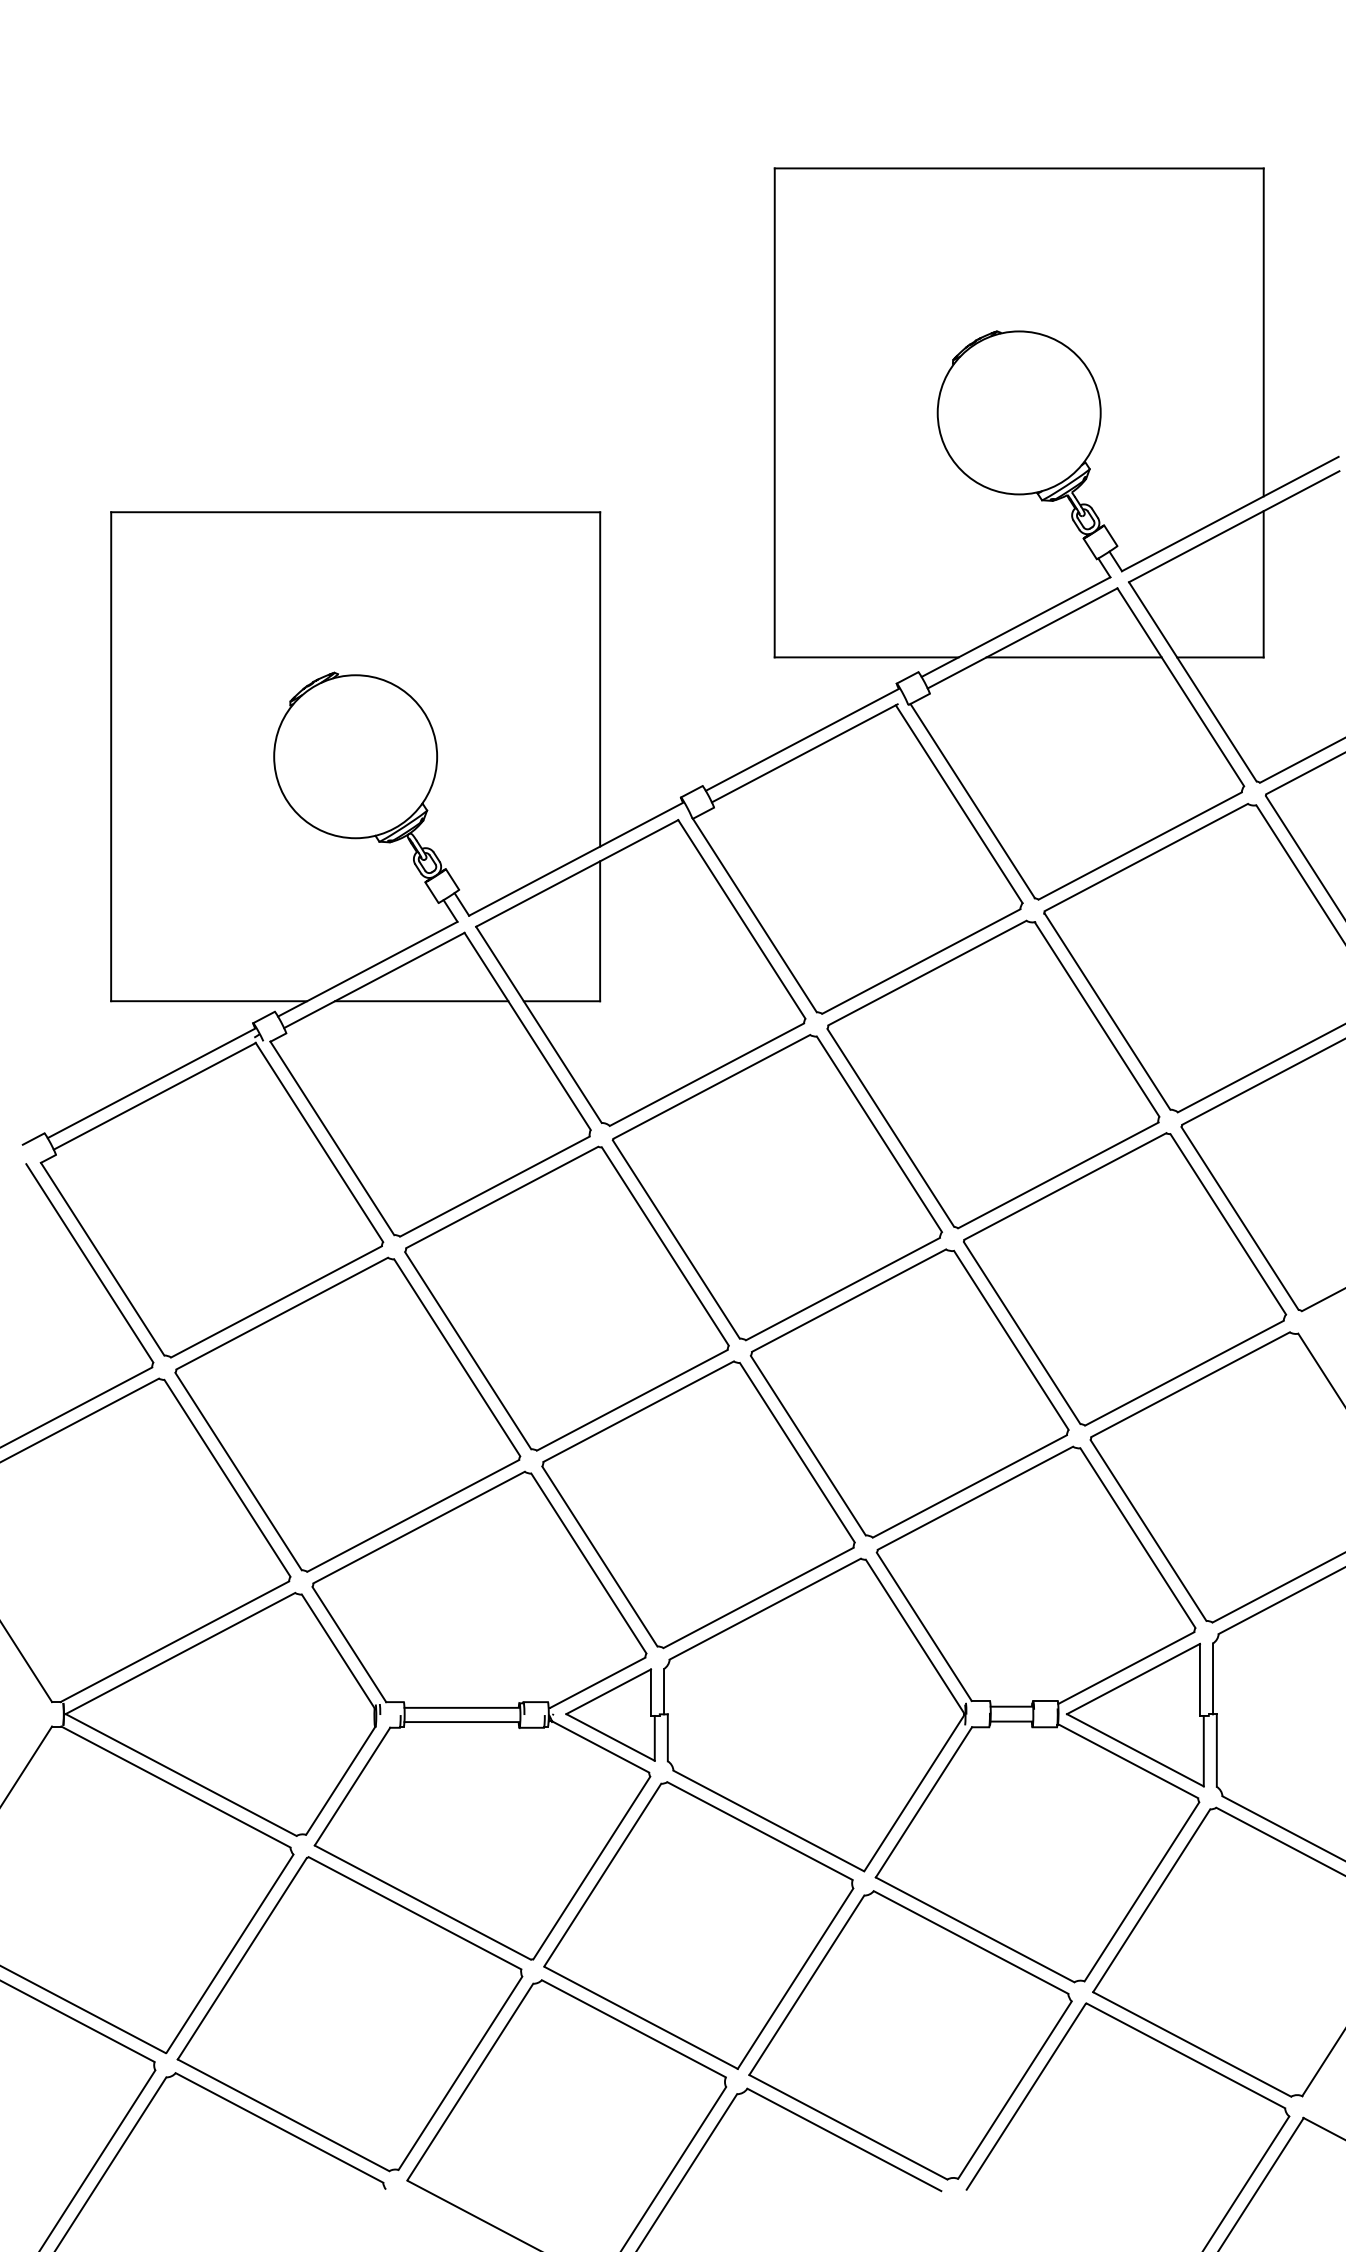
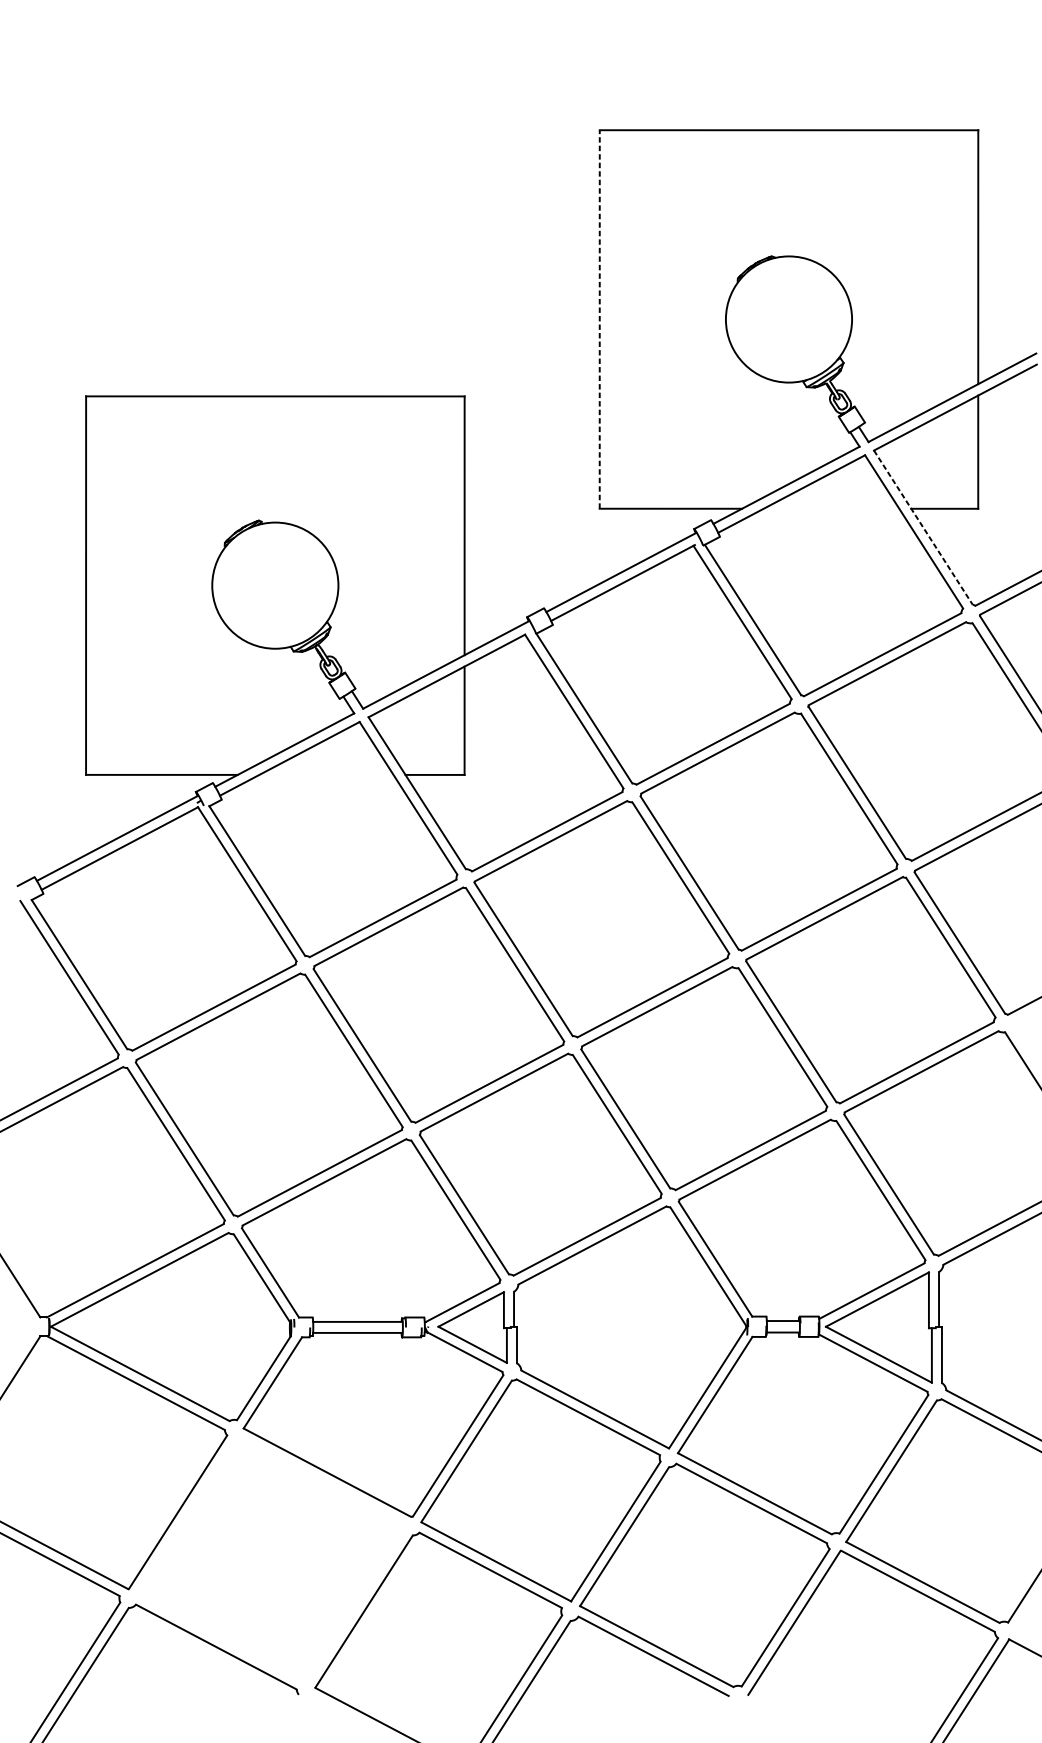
line: (774, 412) -> (599, 319), solid -> dashed
line: (1073, 657) -> (831, 508), removed
line: (1193, 682) -> (923, 528), solid -> dashed
line: (421, 1001) -> (326, 775), removed
part: (349, 2014) -> (270, 1559), removed

